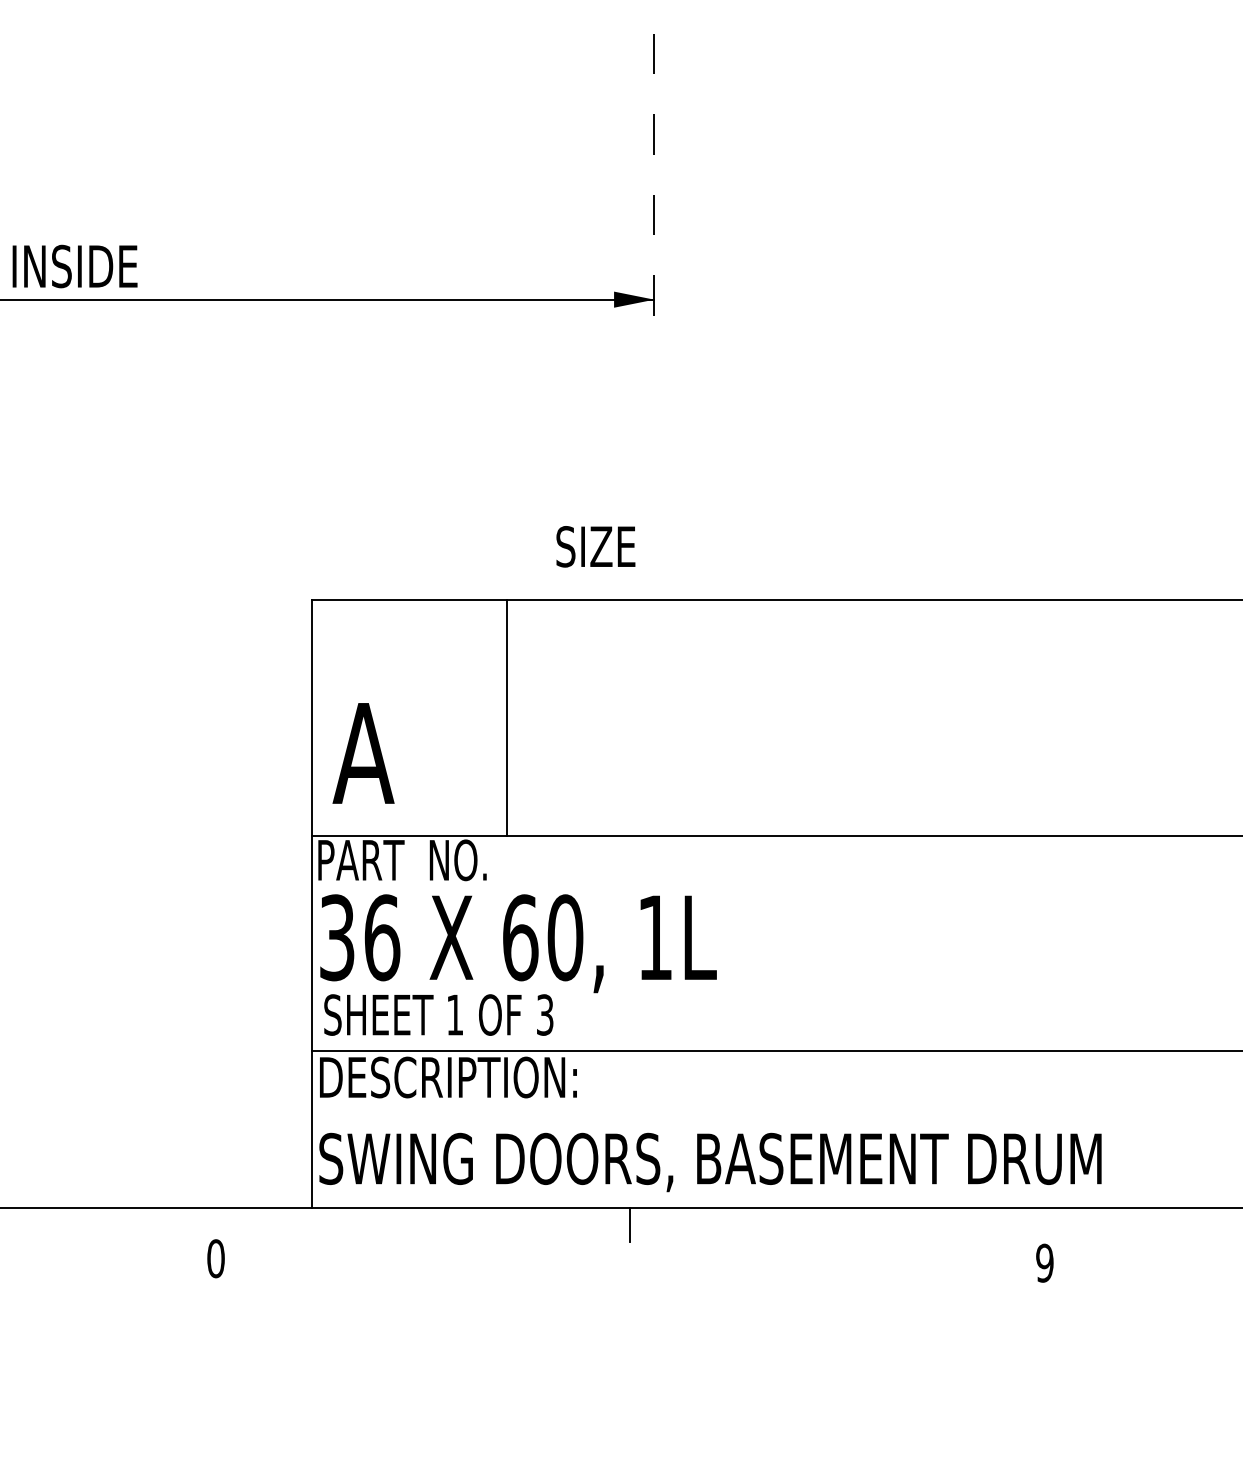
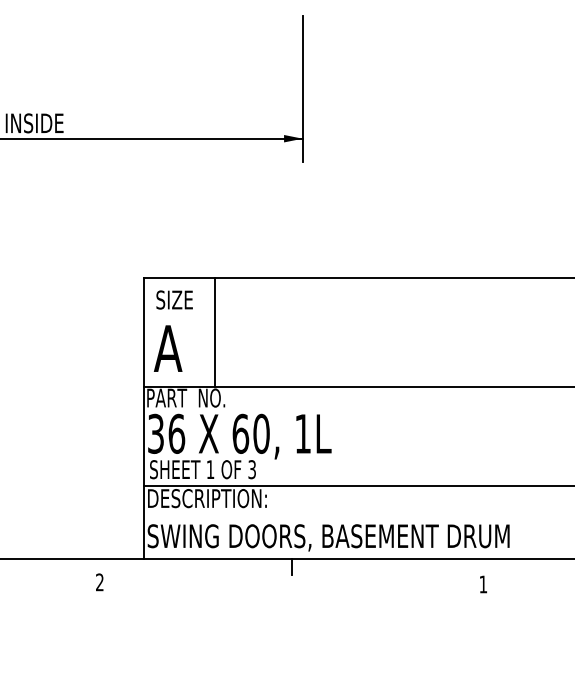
line: (653, 193) -> (302, 89), dashed -> solid
text: (595, 545) -> (174, 299), moved
line: (506, 716) -> (215, 331), moved
text: (215, 1258) -> (99, 582), 0 -> 2
text: (1045, 1263) -> (483, 584), 9 -> 1

